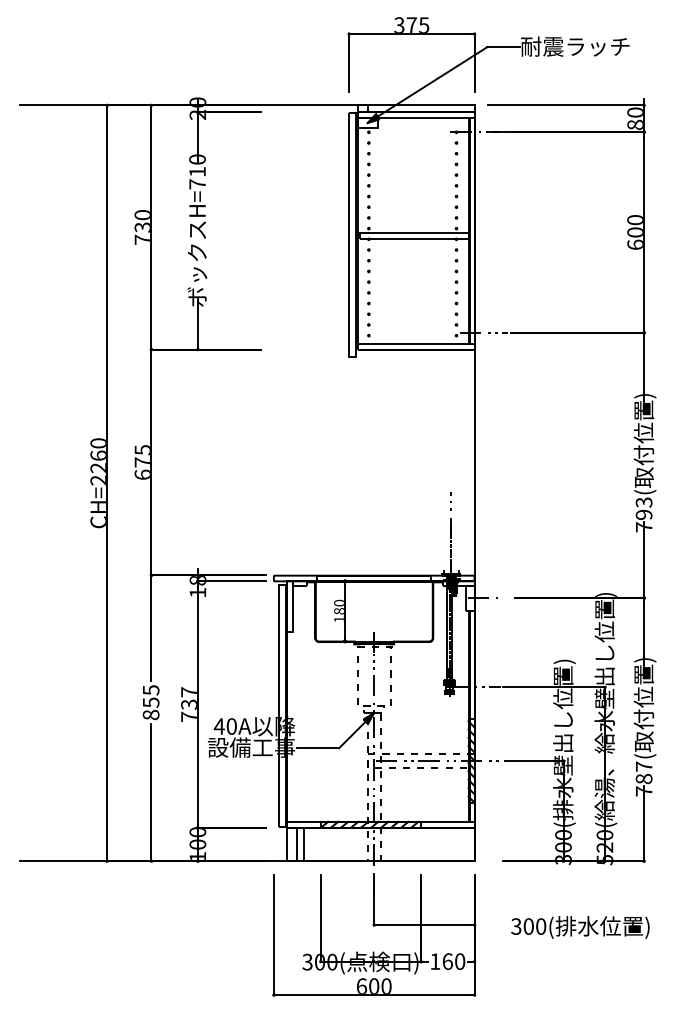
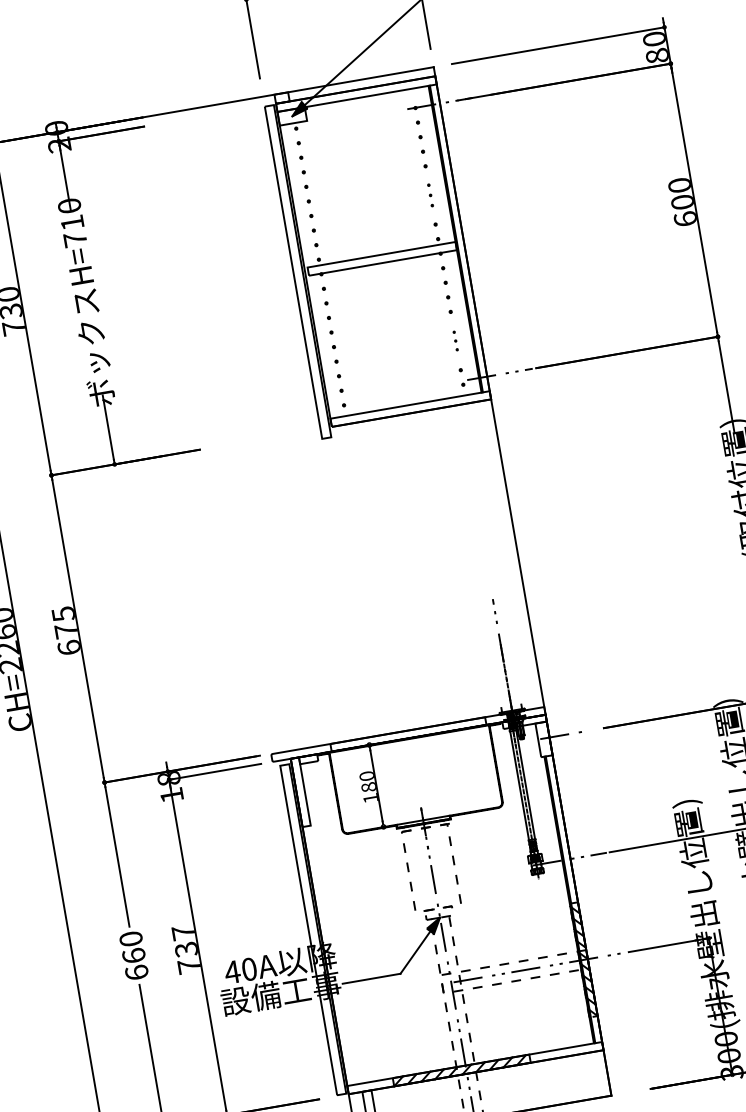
part: (456, 196) -> (430, 195), size x0.7
part: (456, 303) -> (455, 340), size x0.6
text: (150, 702) -> (133, 955), 855 -> 660

